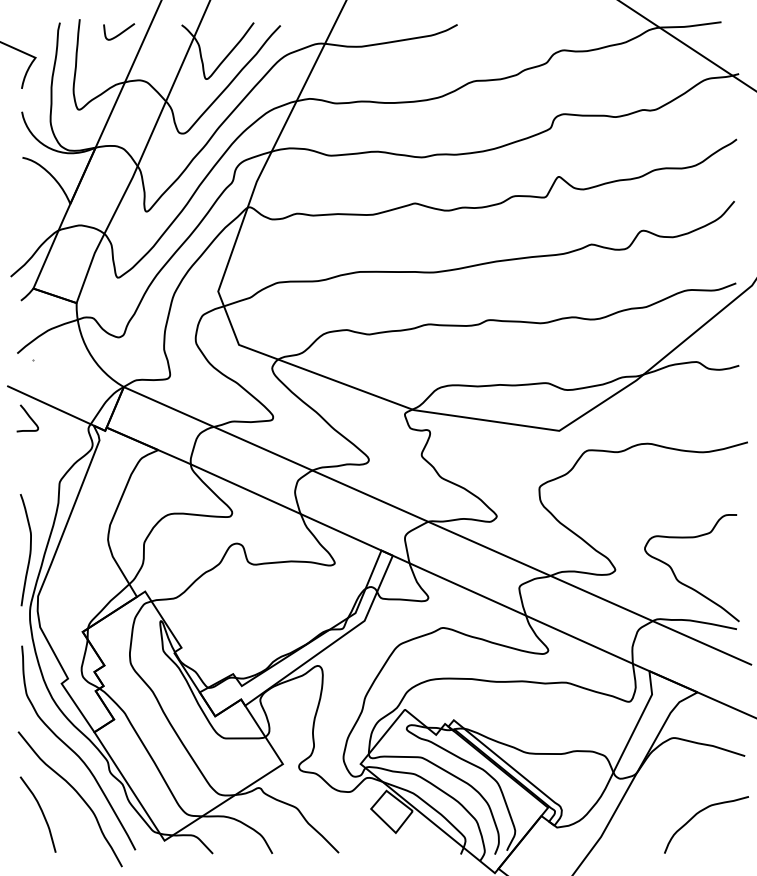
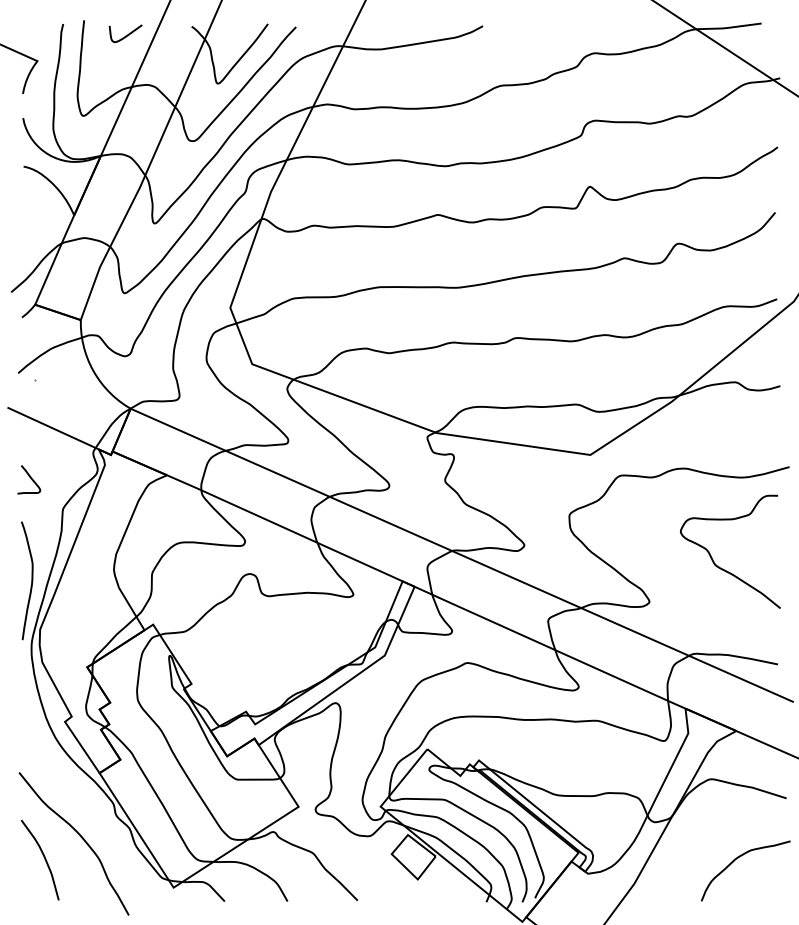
curve: (28, 417) -> (30, 478), moved
curve: (683, 582) -> (721, 567), moved
curve: (74, 751) -> (78, 793), removed

